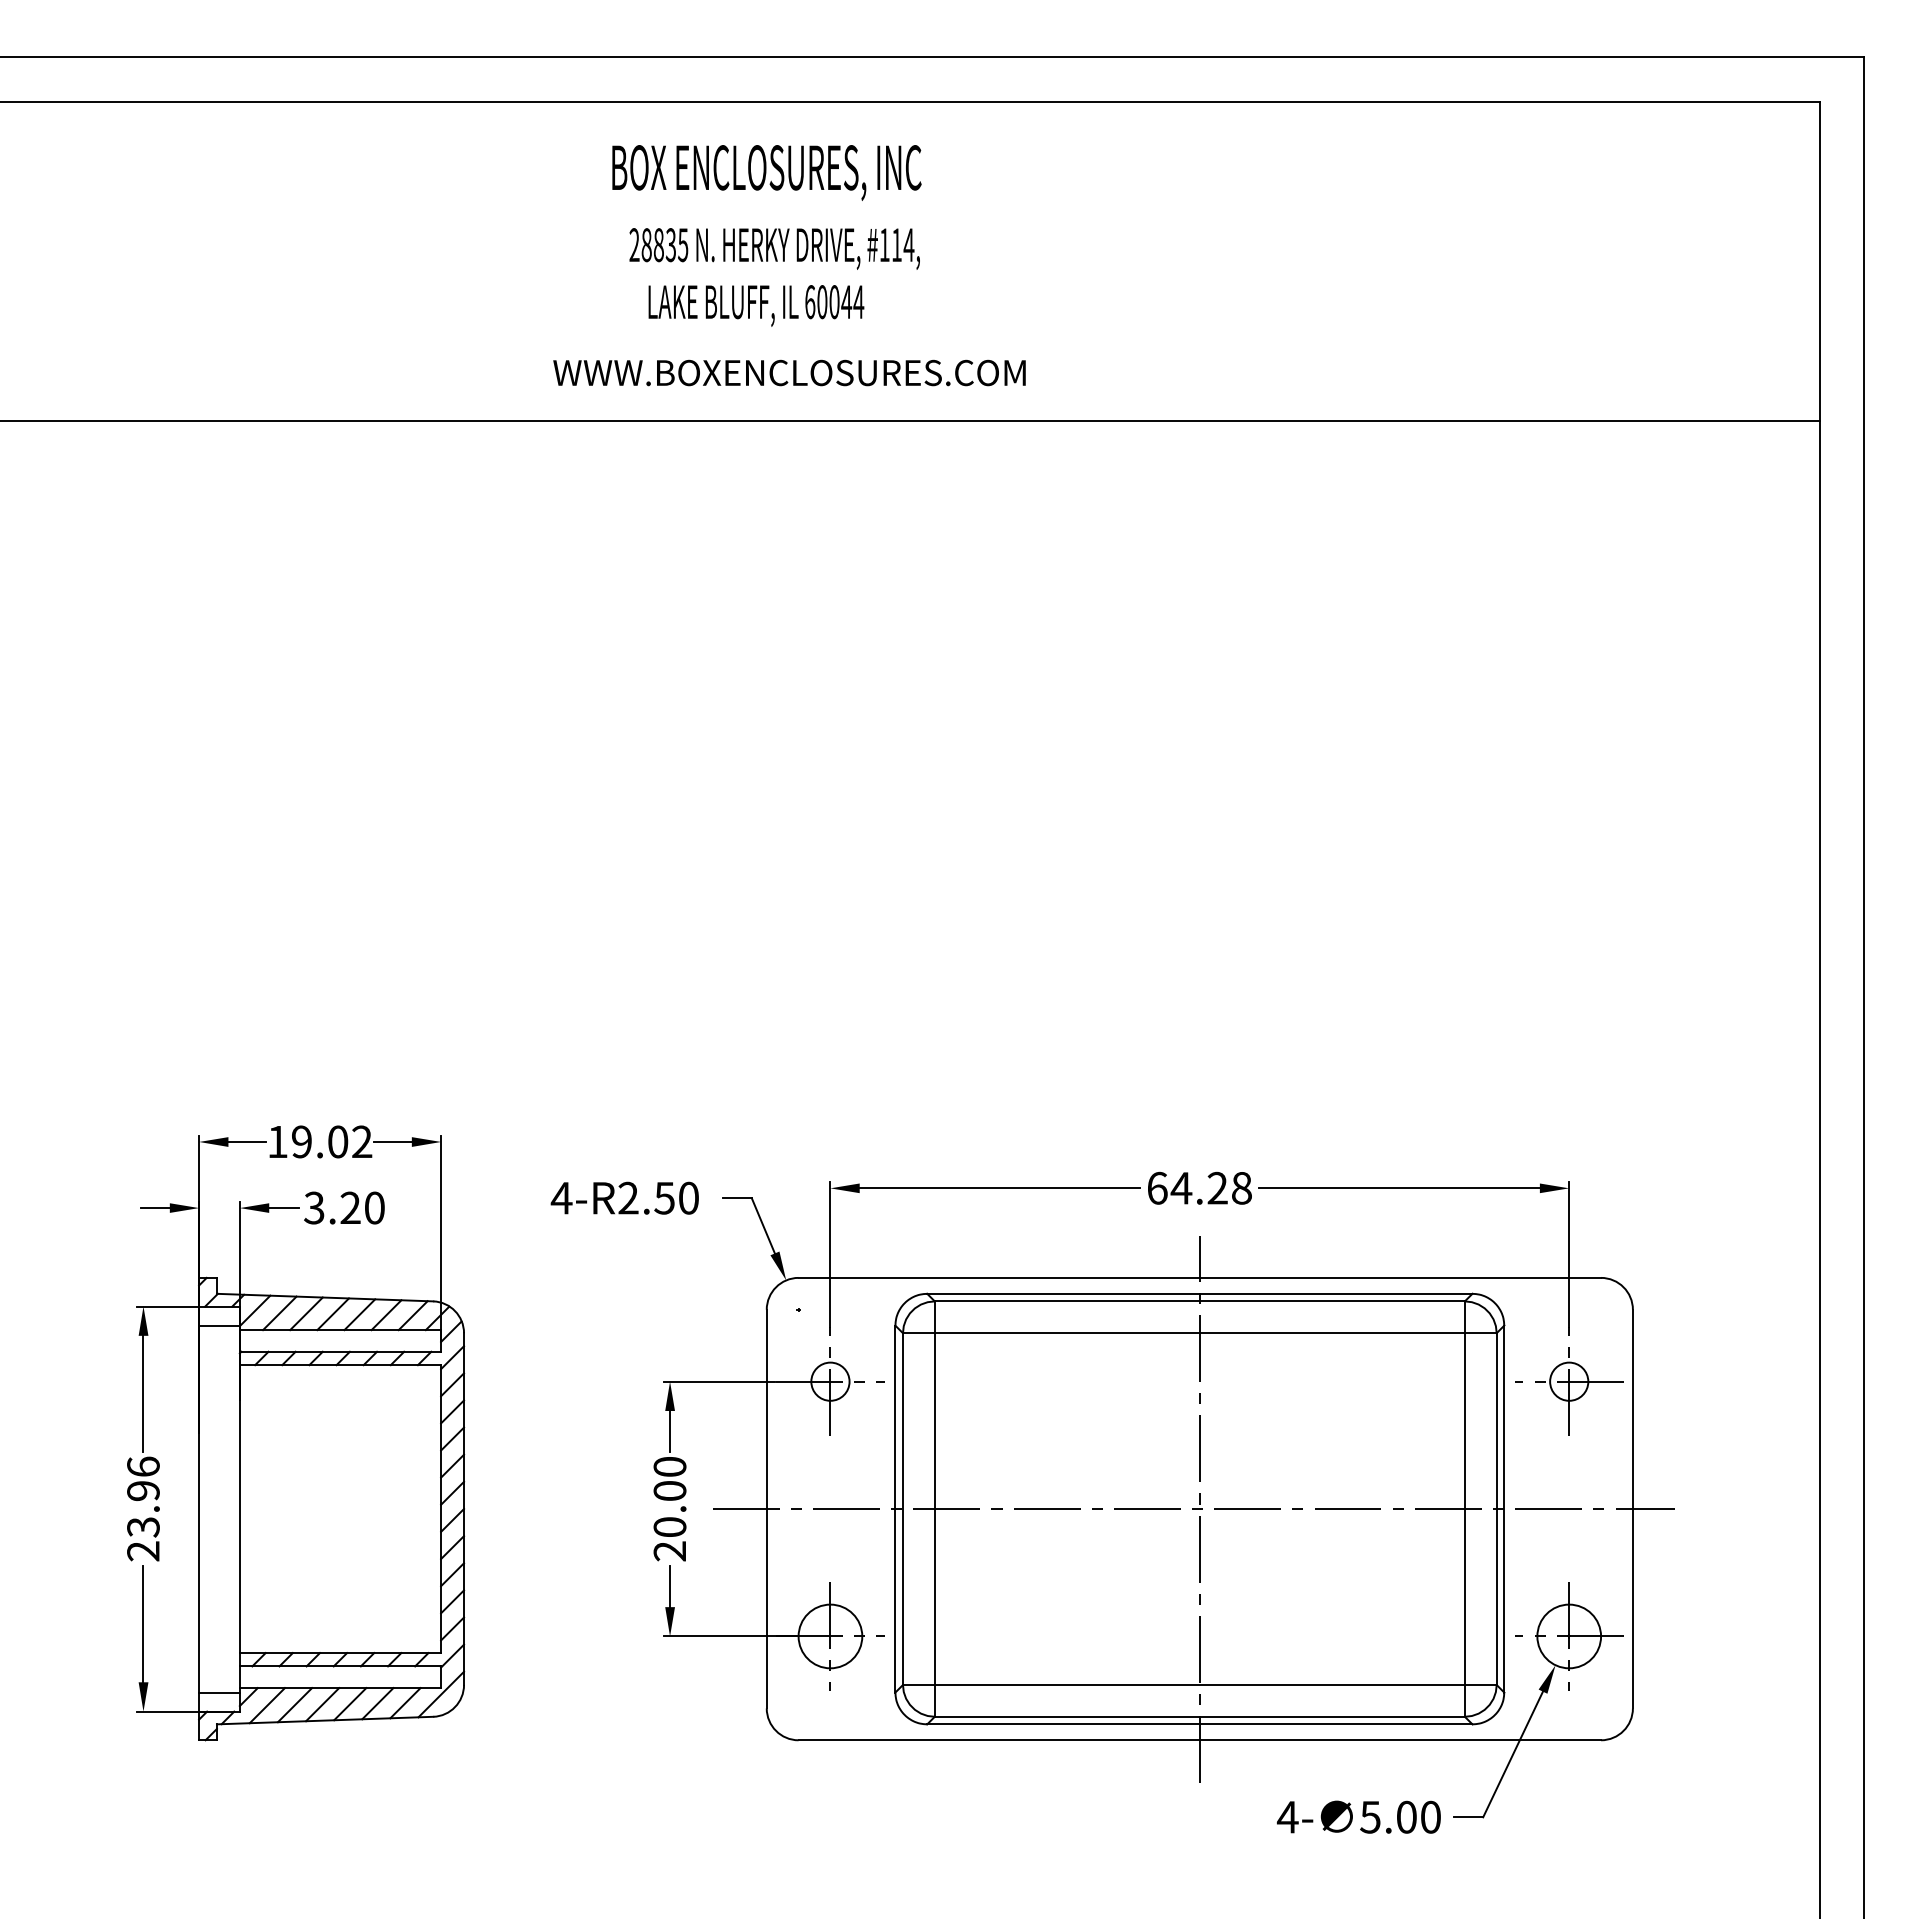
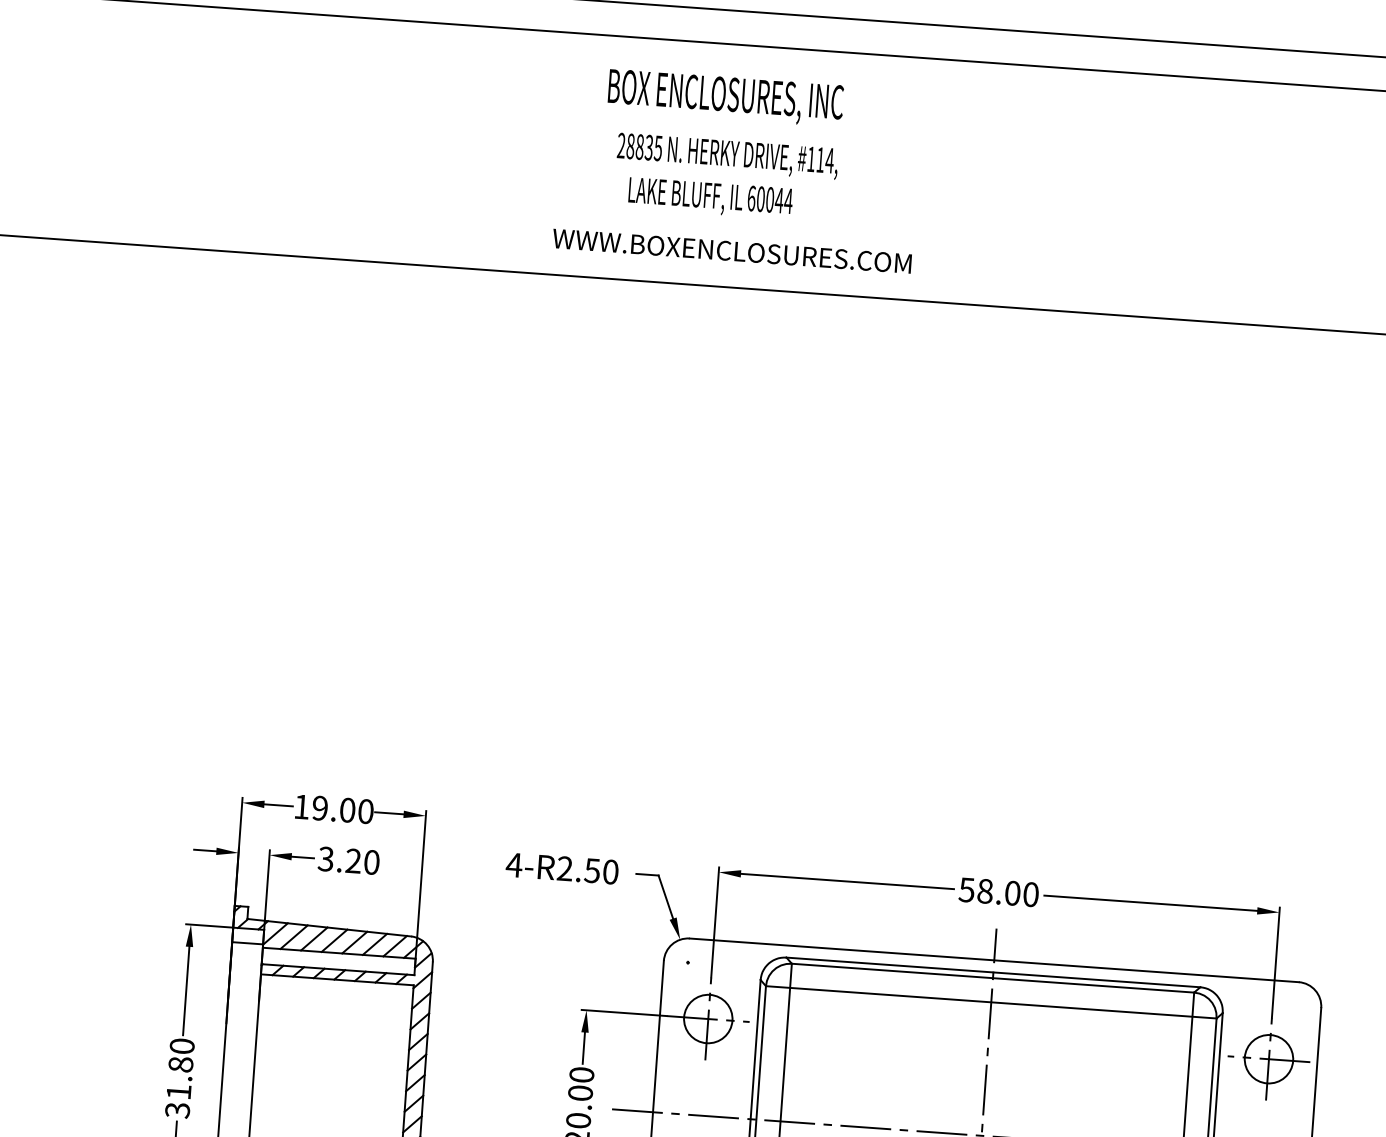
text: (362, 1141) -> (366, 811), 19.02 -> 19.00
text: (1199, 1187) -> (998, 891), 64.28 -> 58.00
circle: (830, 1381) -> (708, 1018), size x1.67
circle: (1569, 1381) -> (1269, 1059), size x1.67
text: (143, 1508) -> (180, 1077), 23.96 -> 31.80

